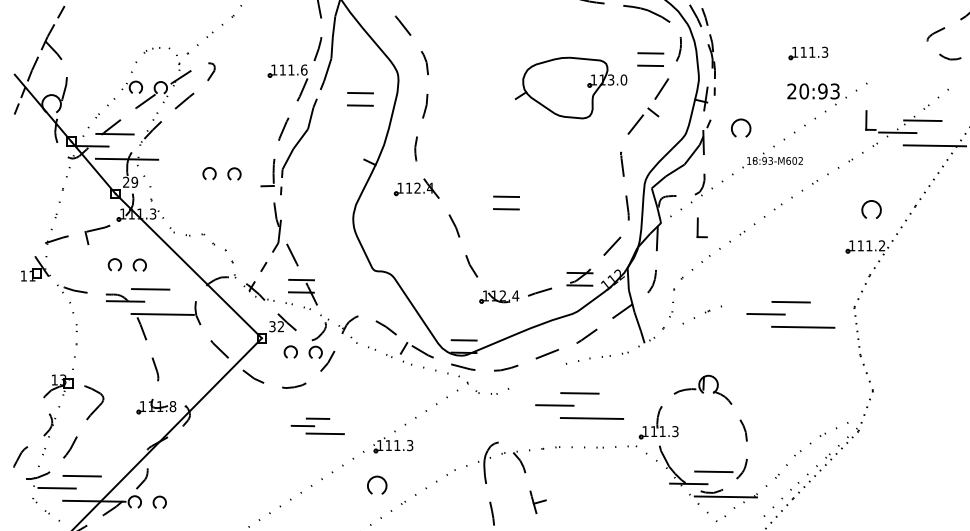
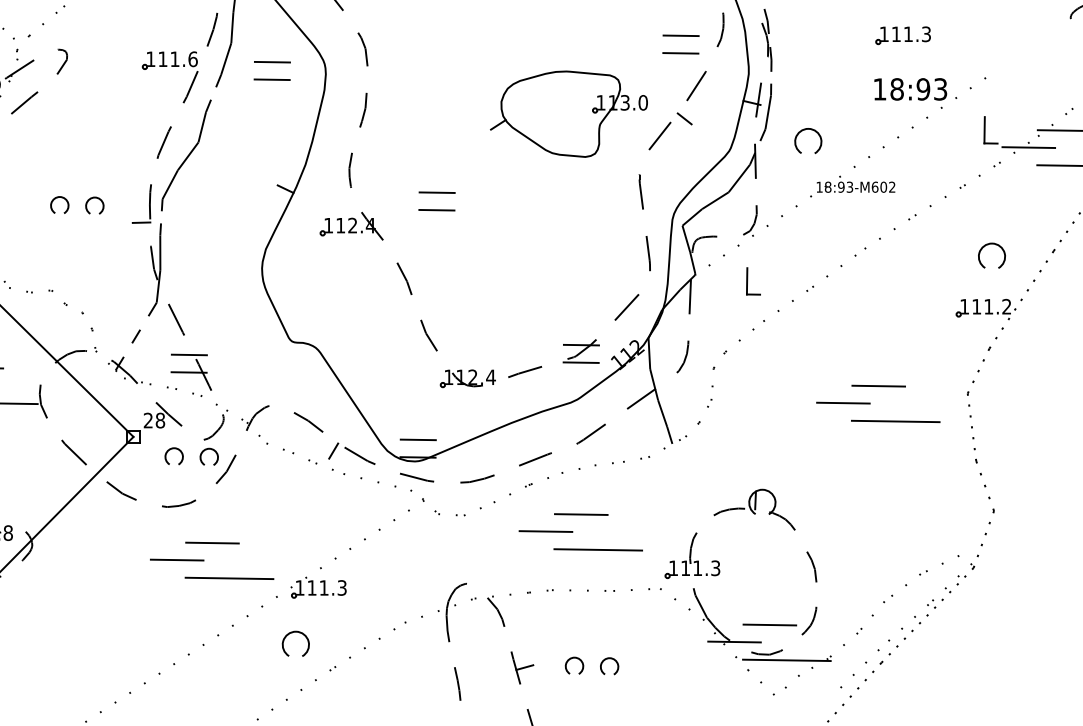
part: (570, 87) -> (568, 113), moved
text: (798, 91) -> (889, 89), 20:93 -> 18:93
part: (360, 99) -> (272, 71), moved
line: (712, 107) -> (767, 111), added
part: (506, 202) -> (437, 200), moved
line: (280, 207) -> (159, 252), added
part: (701, 314) -> (520, 489), moved
text: (276, 326) -> (154, 420), 32 -> 28
part: (317, 426) -> (211, 561), size x1.67
part: (587, 500) -> (591, 665), added

